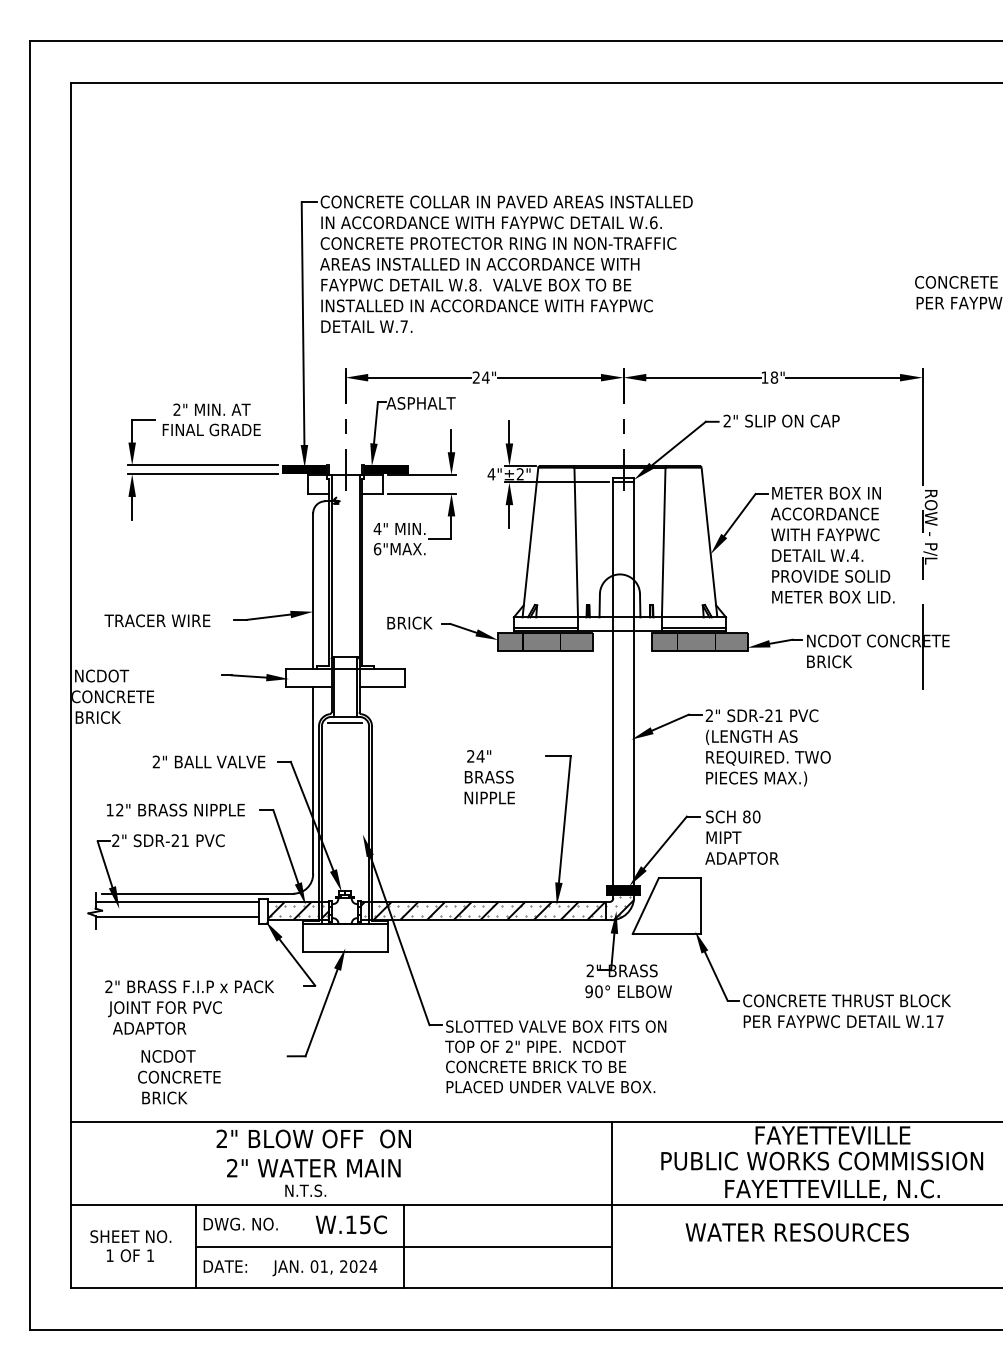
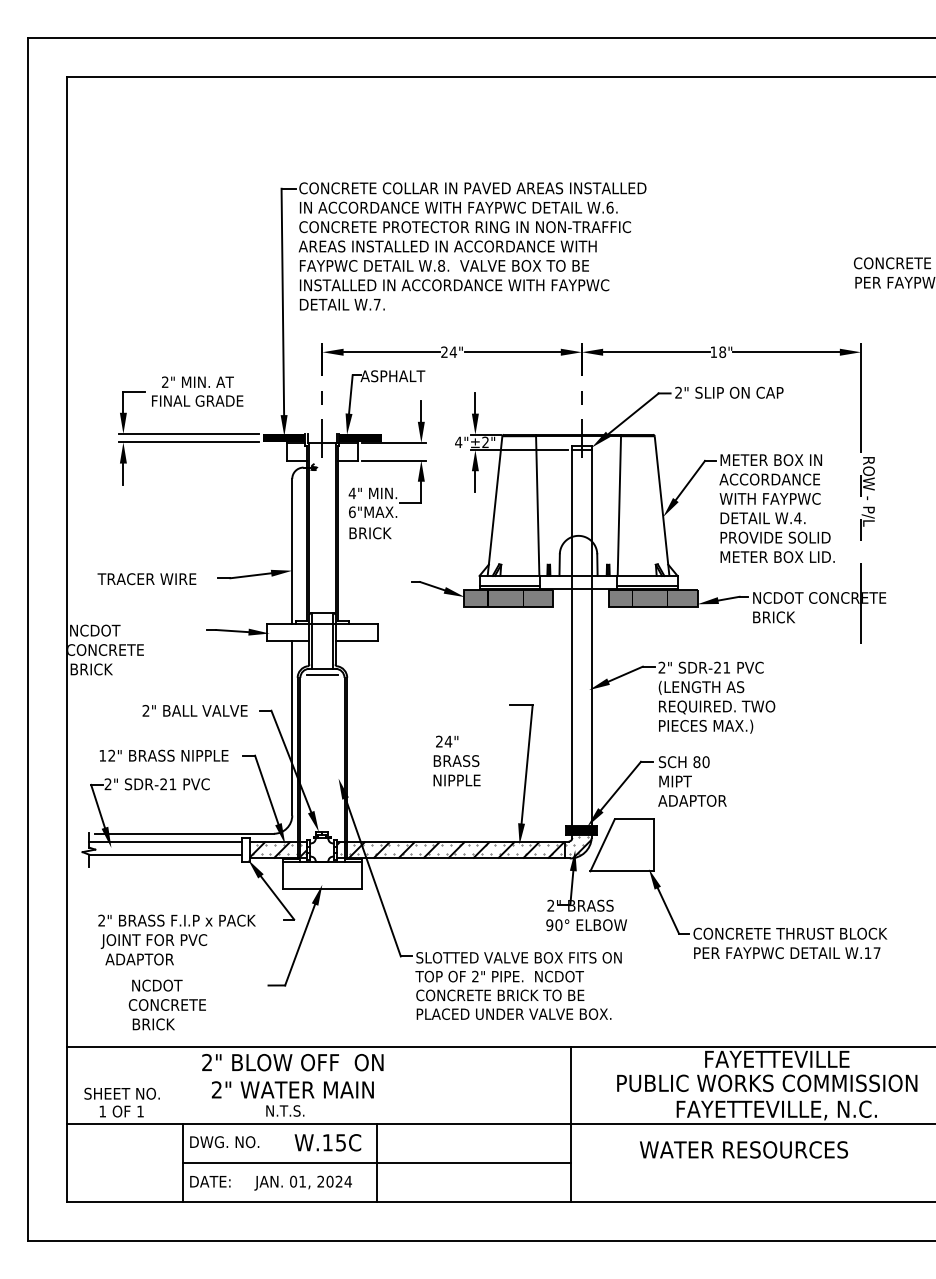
text: (409, 623) -> (370, 533), moved
text: (489, 776) -> (456, 760), moved
text: (130, 1245) -> (121, 1102), moved

